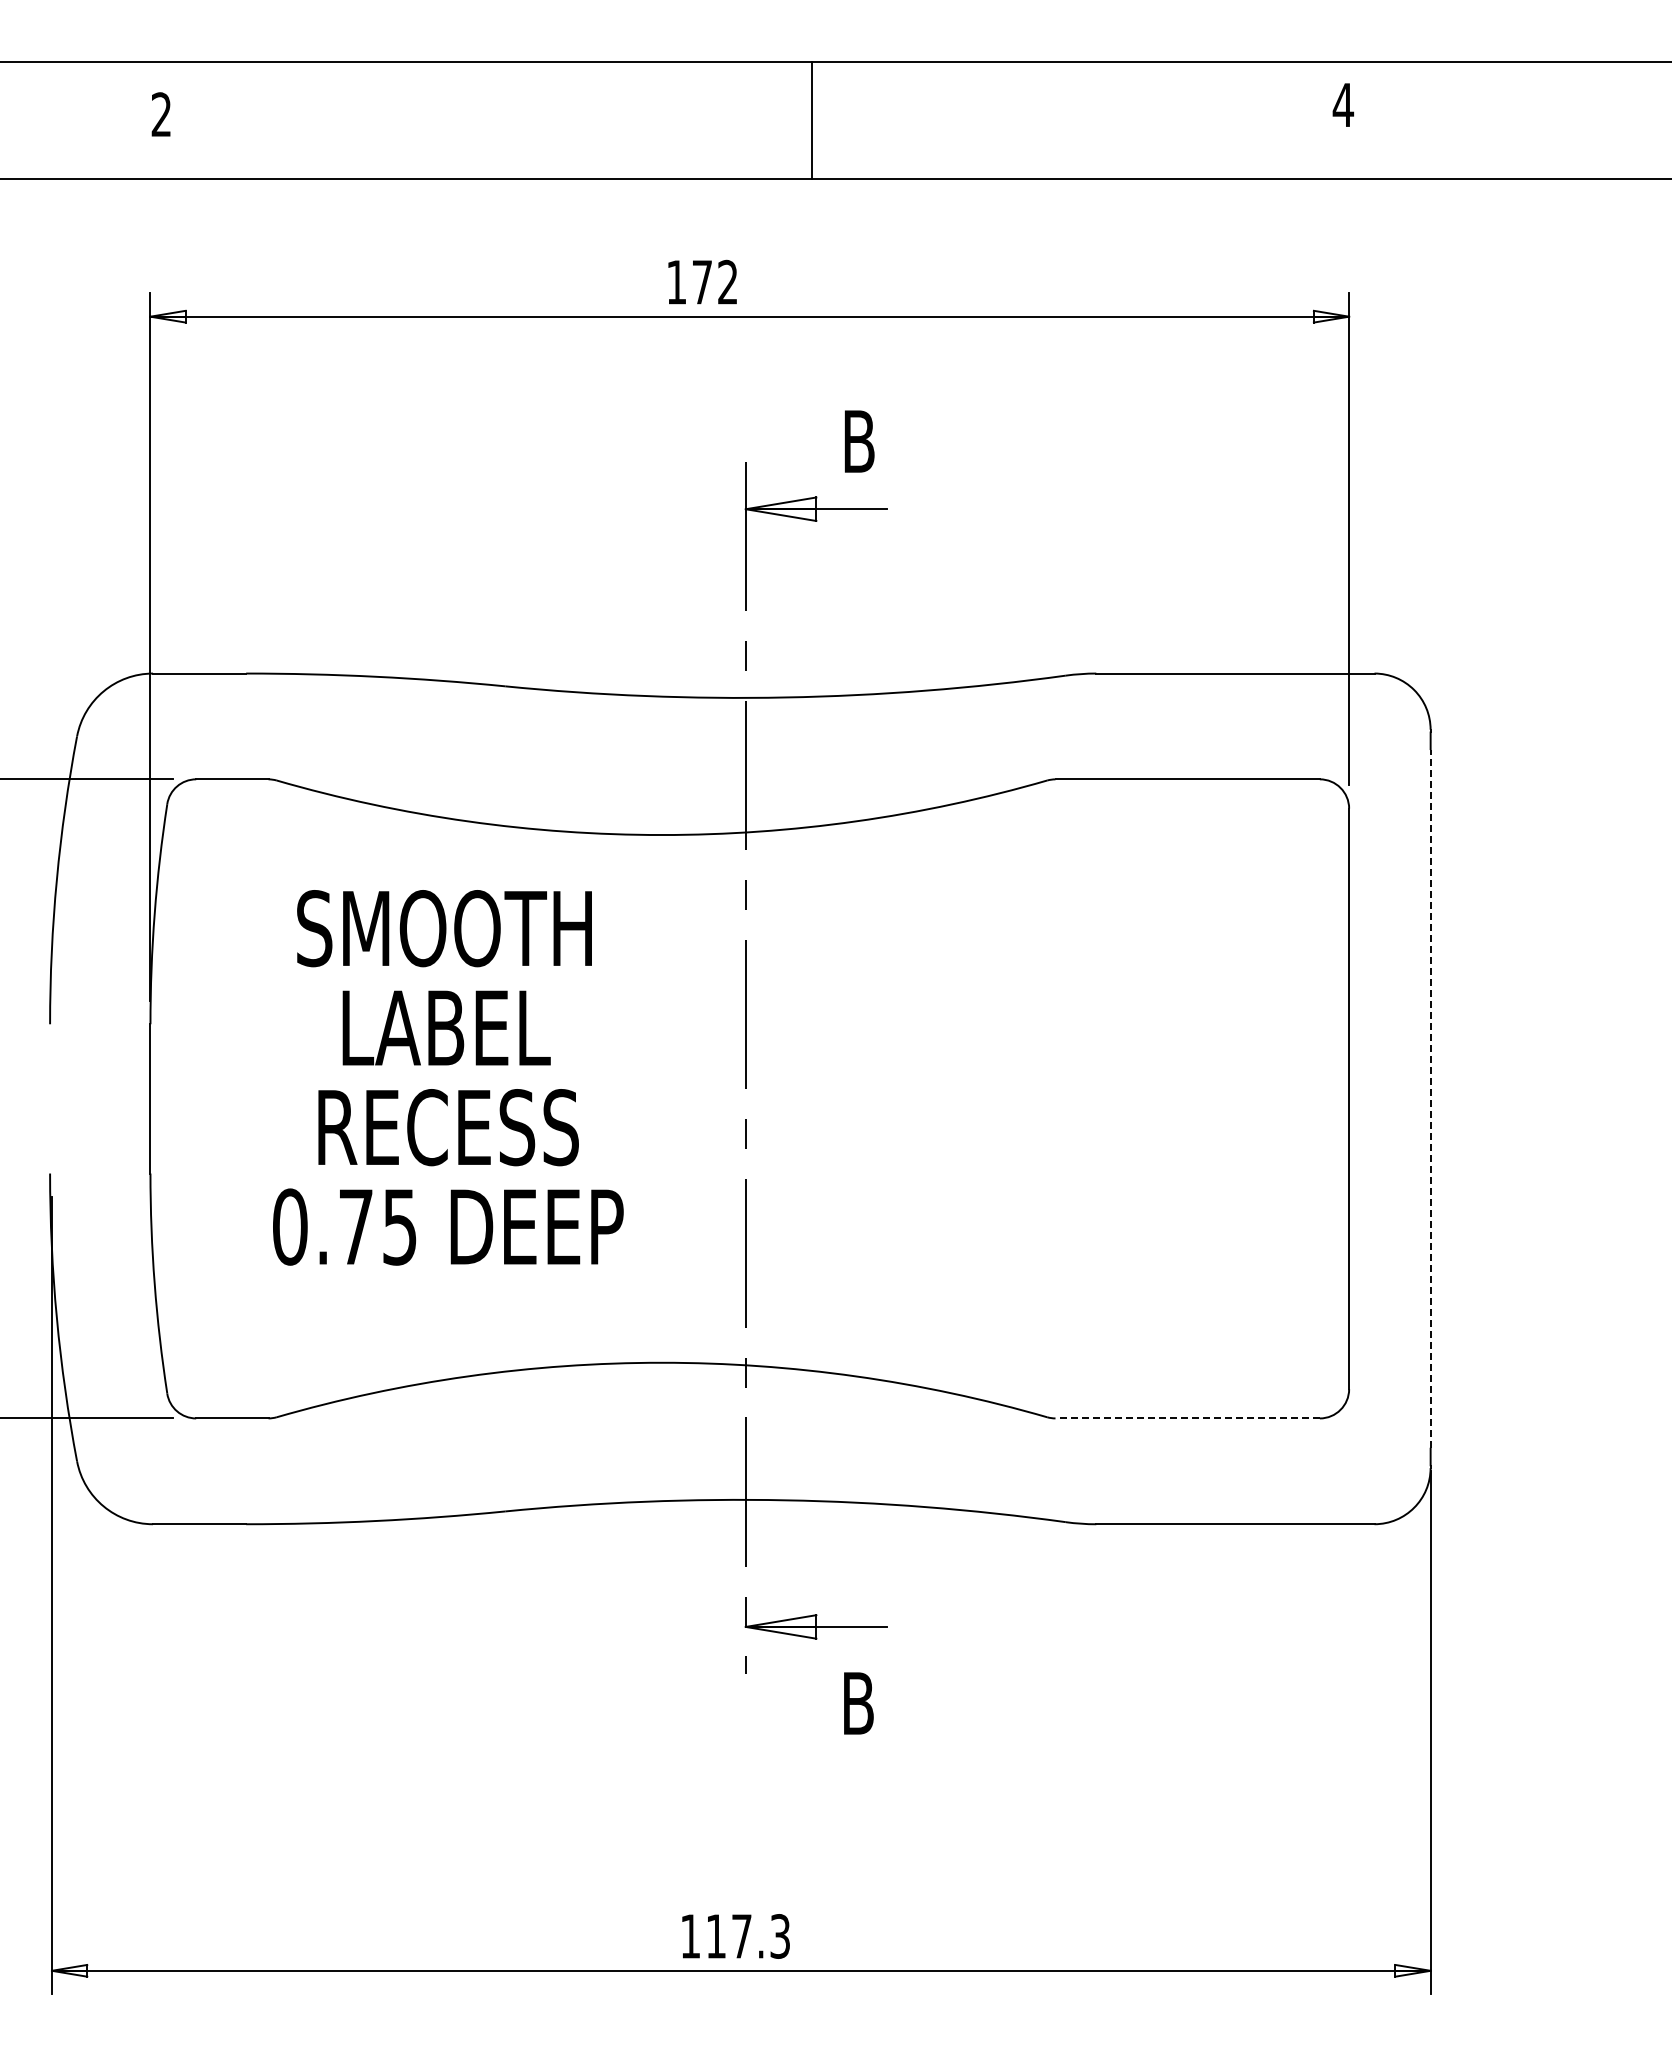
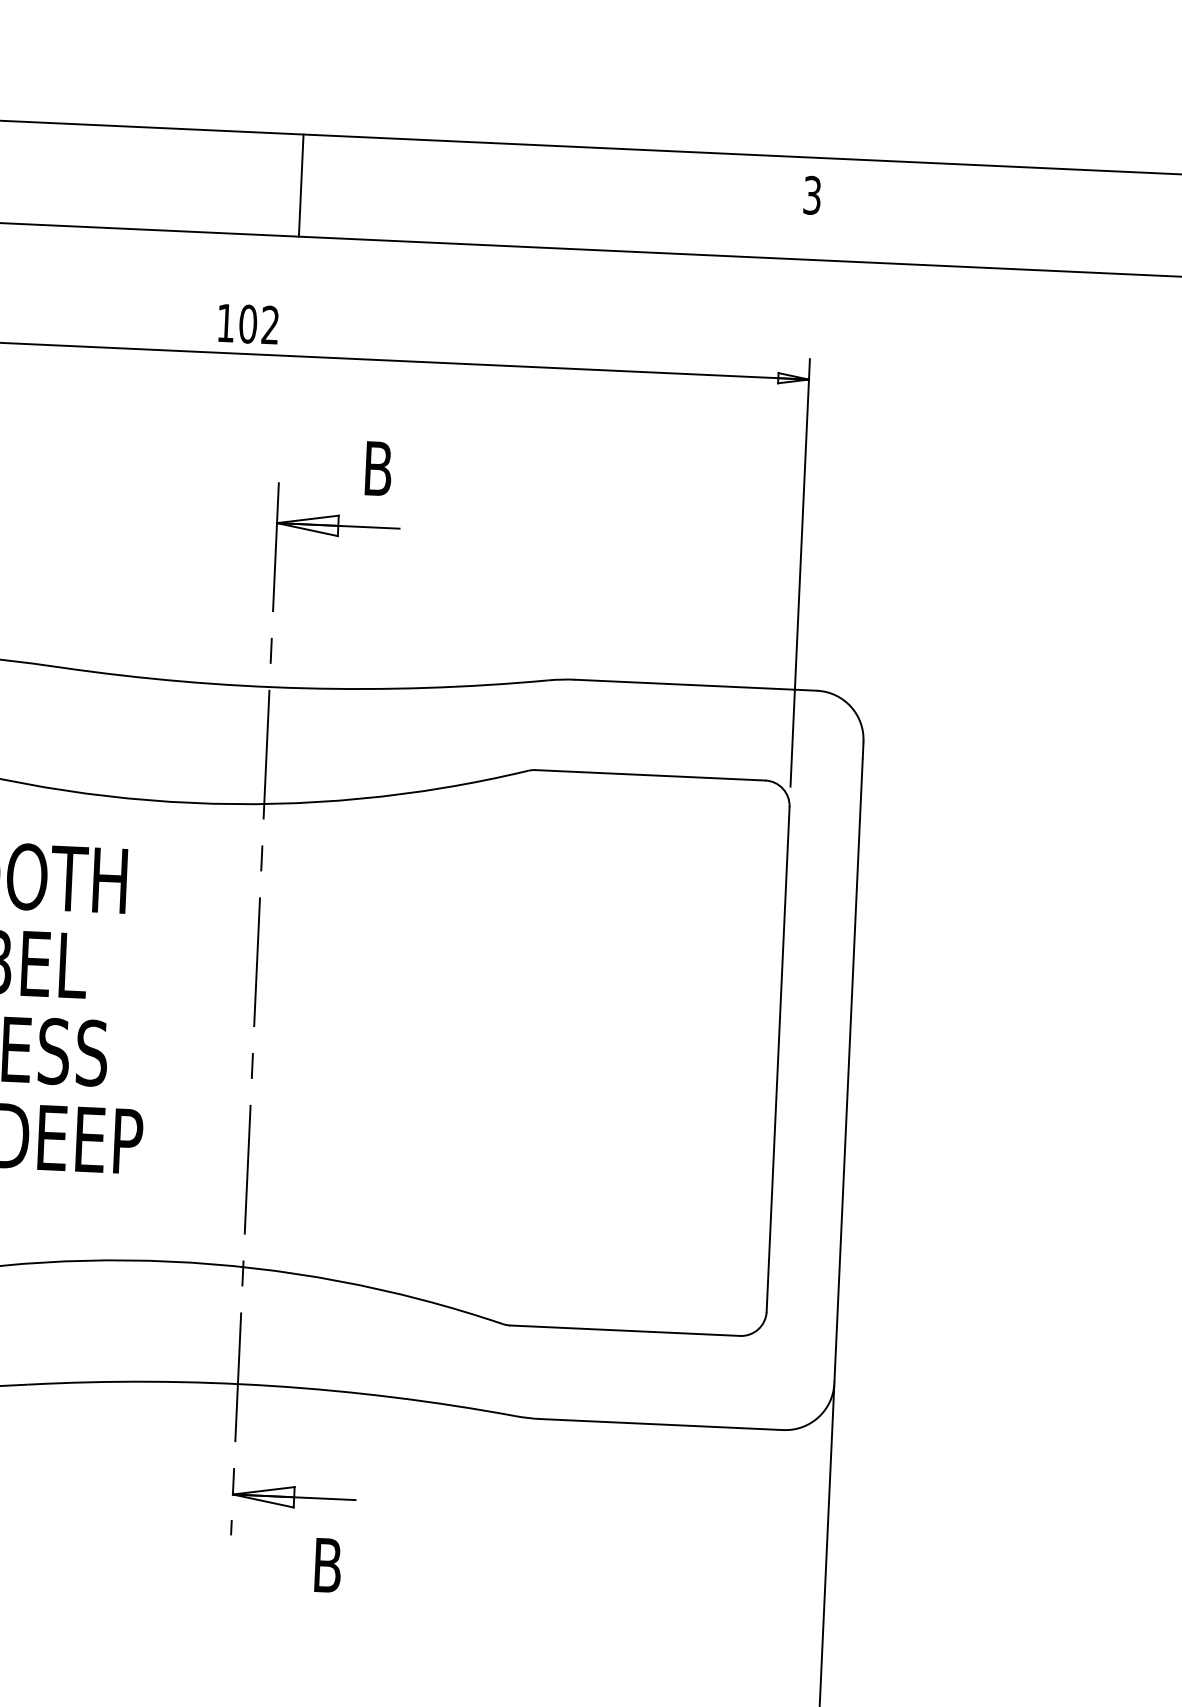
text: (1343, 104) -> (812, 194), 4 -> 3
line: (811, 120) -> (300, 185), moved
text: (702, 281) -> (248, 323), 172 -> 102
line: (1430, 1098) -> (848, 1062), dashed -> solid
line: (1187, 1418) -> (625, 1330), dashed -> solid

